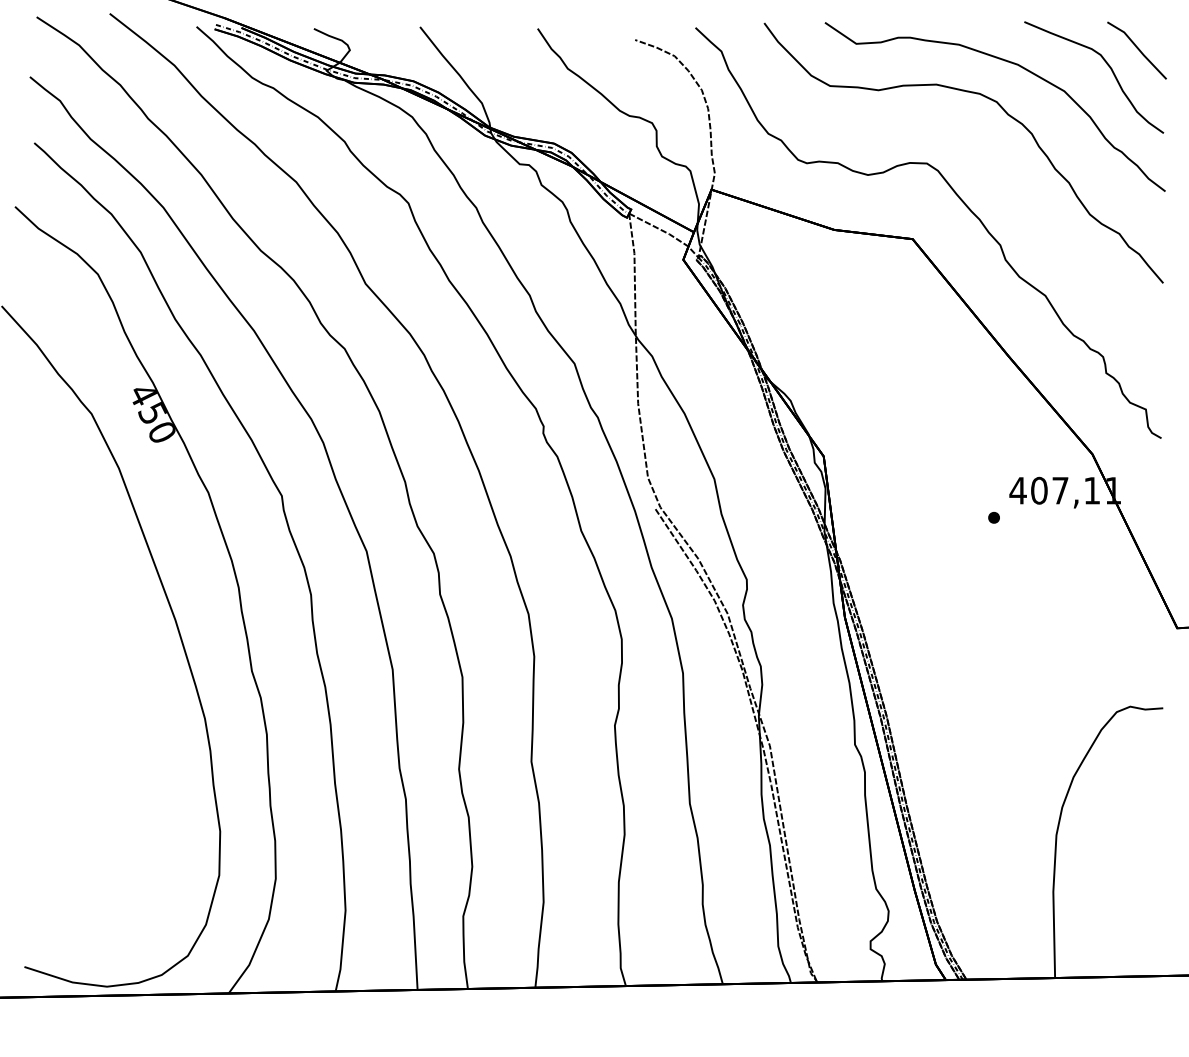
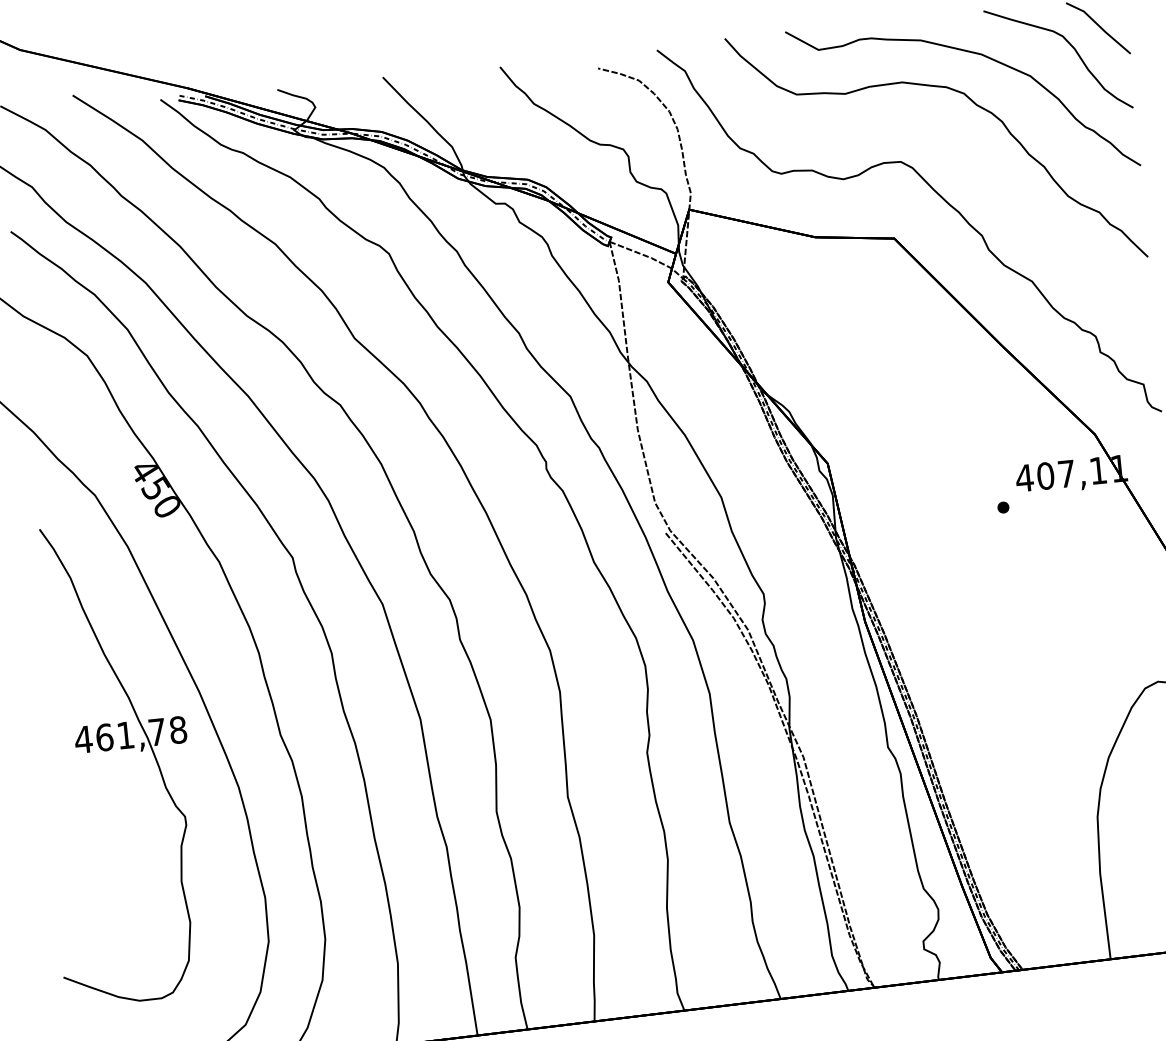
part: (79, 669) -> (108, 750), added

